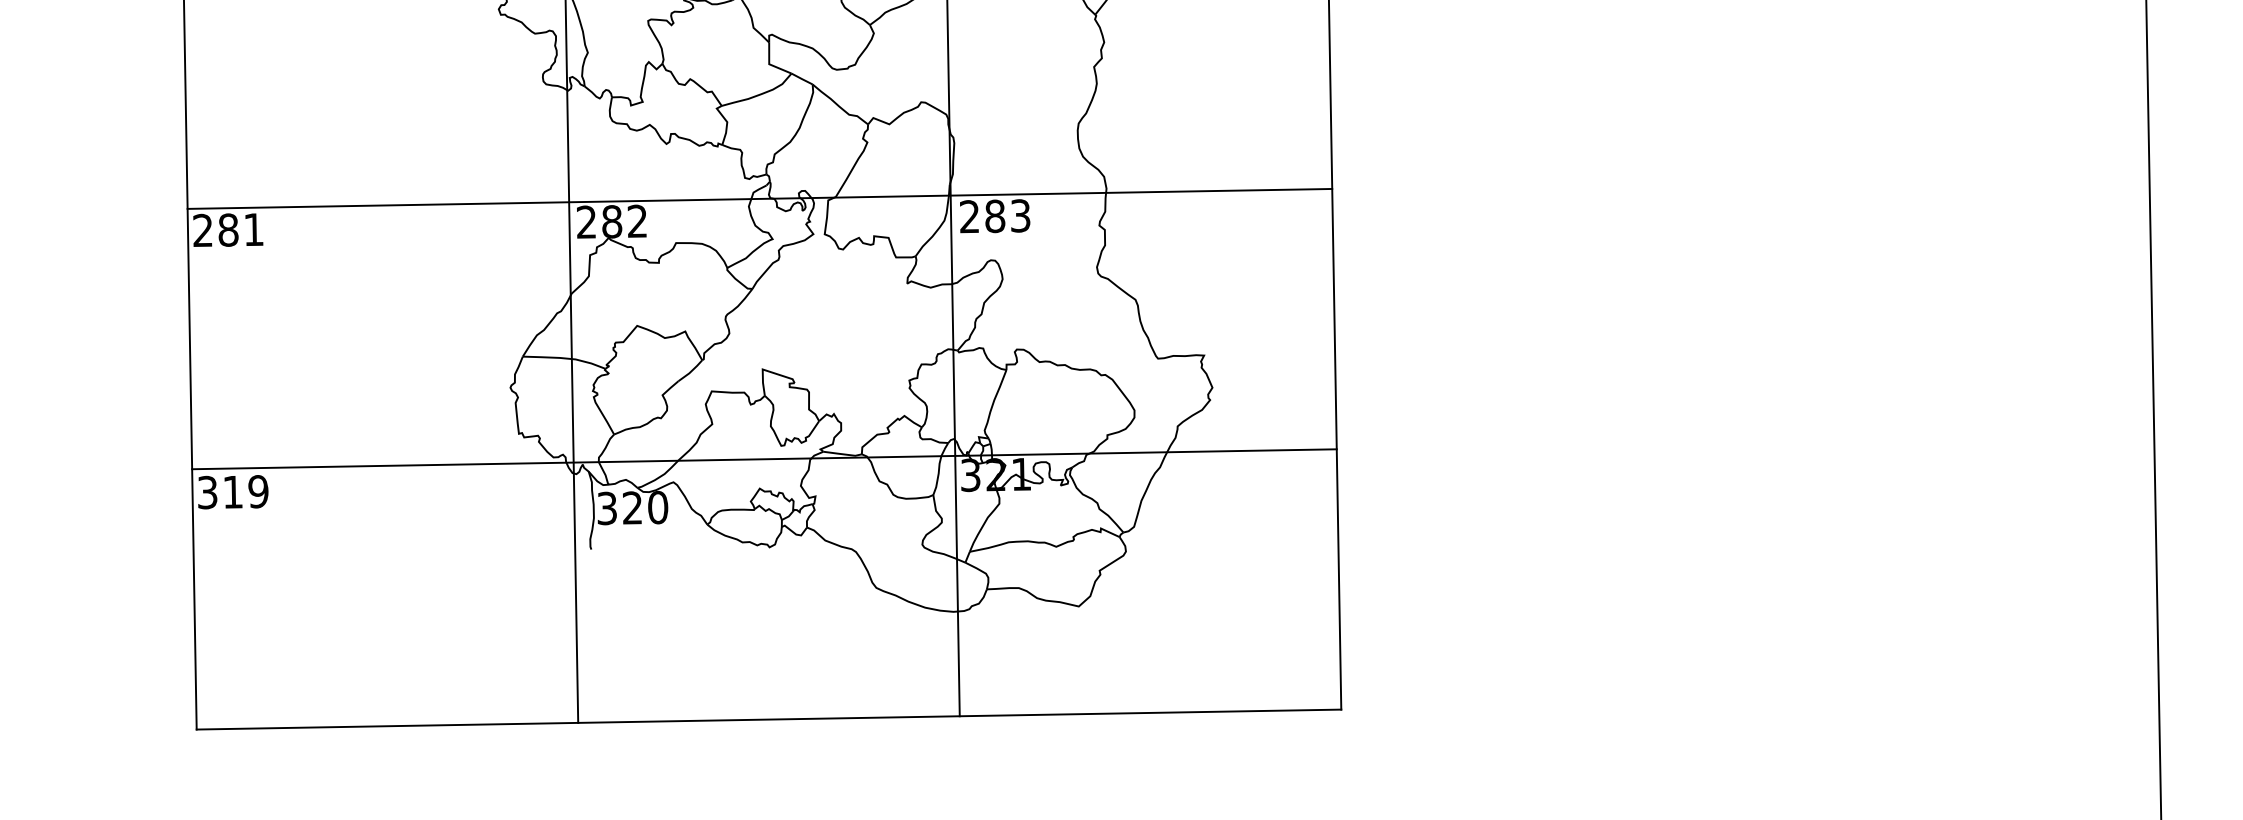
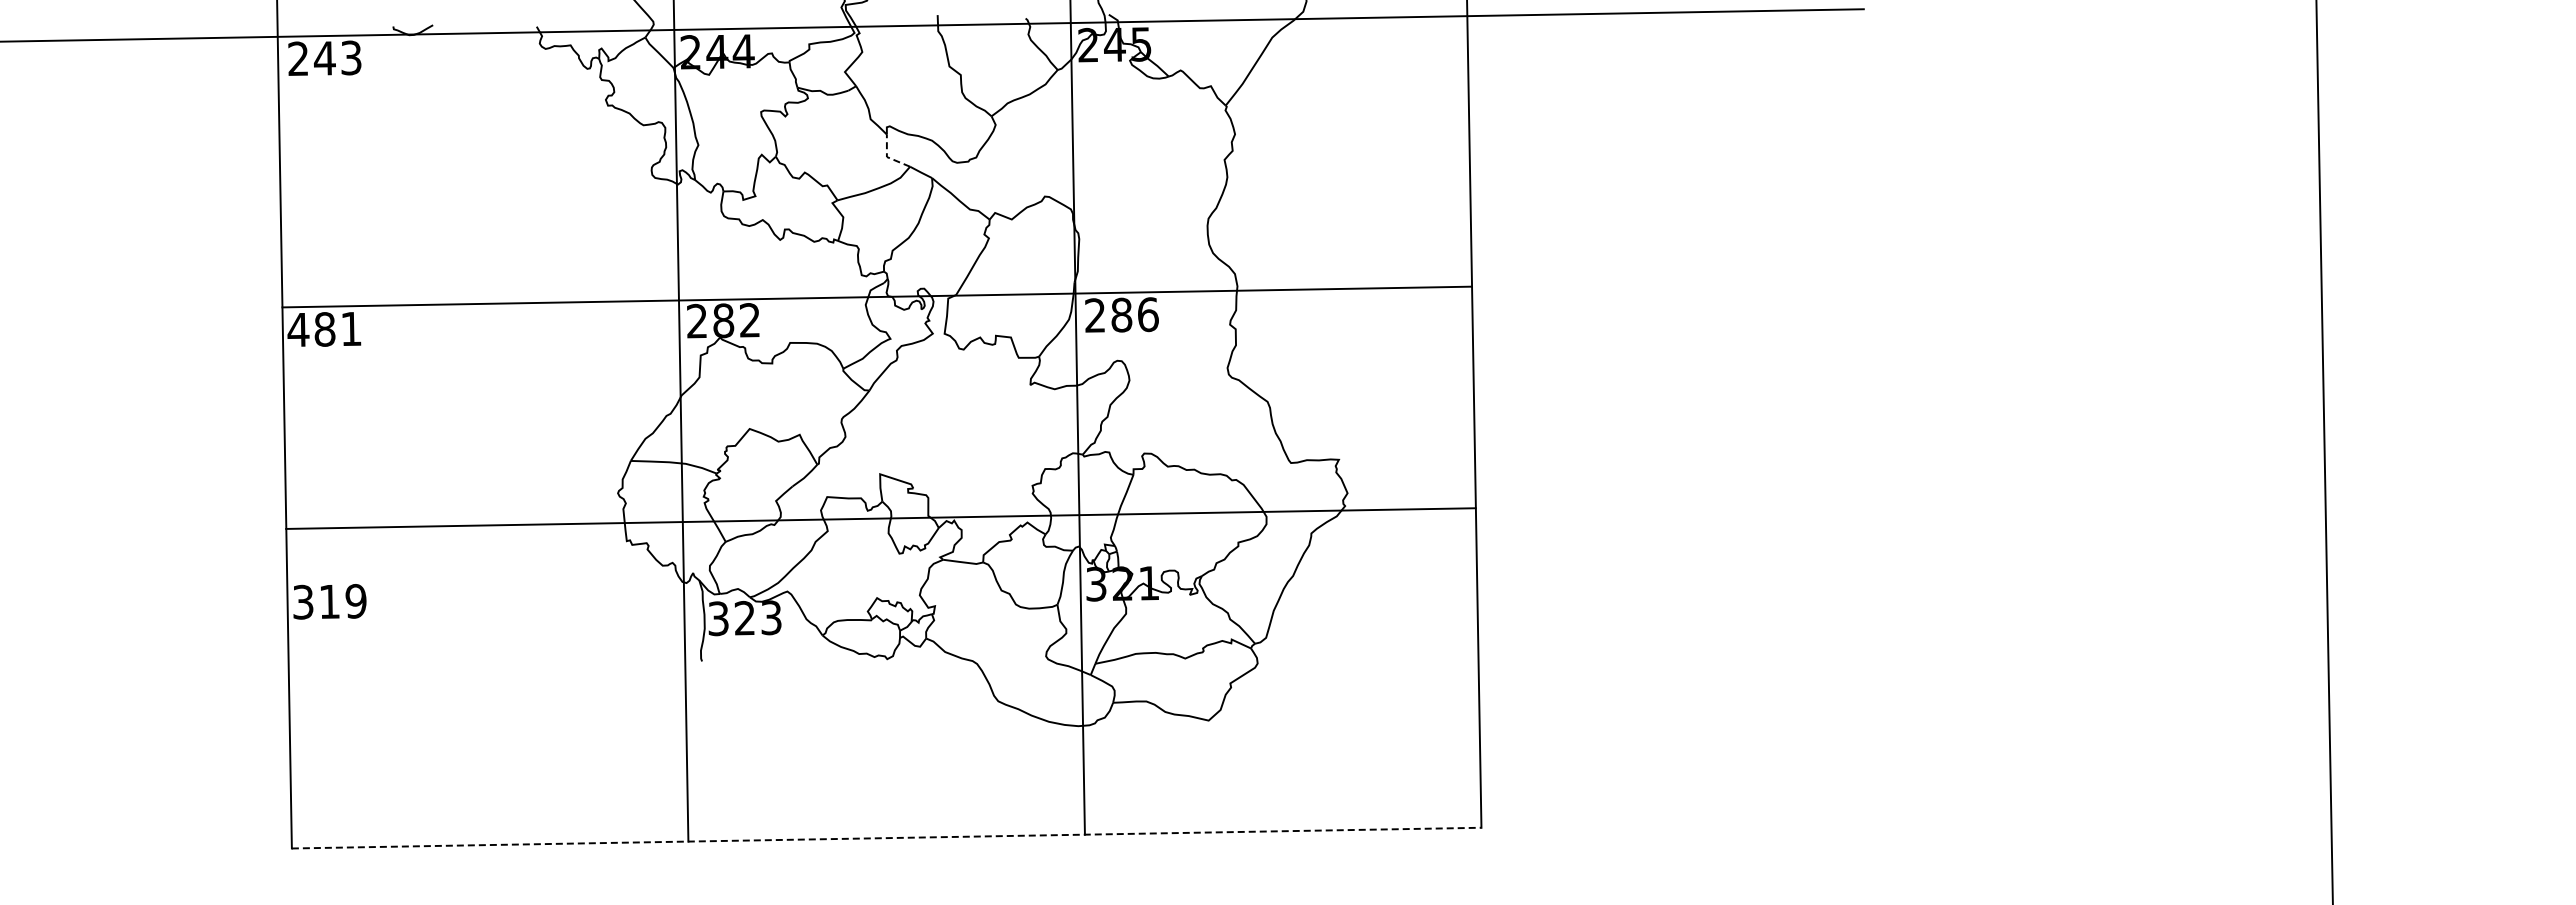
line: (769, 64) -> (887, 157), solid -> dashed
text: (1020, 215) -> (1148, 314), 283 -> 286
text: (203, 230) -> (298, 329), 281 -> 481
line: (764, 459) -> (880, 518), moved
text: (658, 507) -> (771, 617), 320 -> 323
line: (768, 719) -> (886, 838), solid -> dashed

